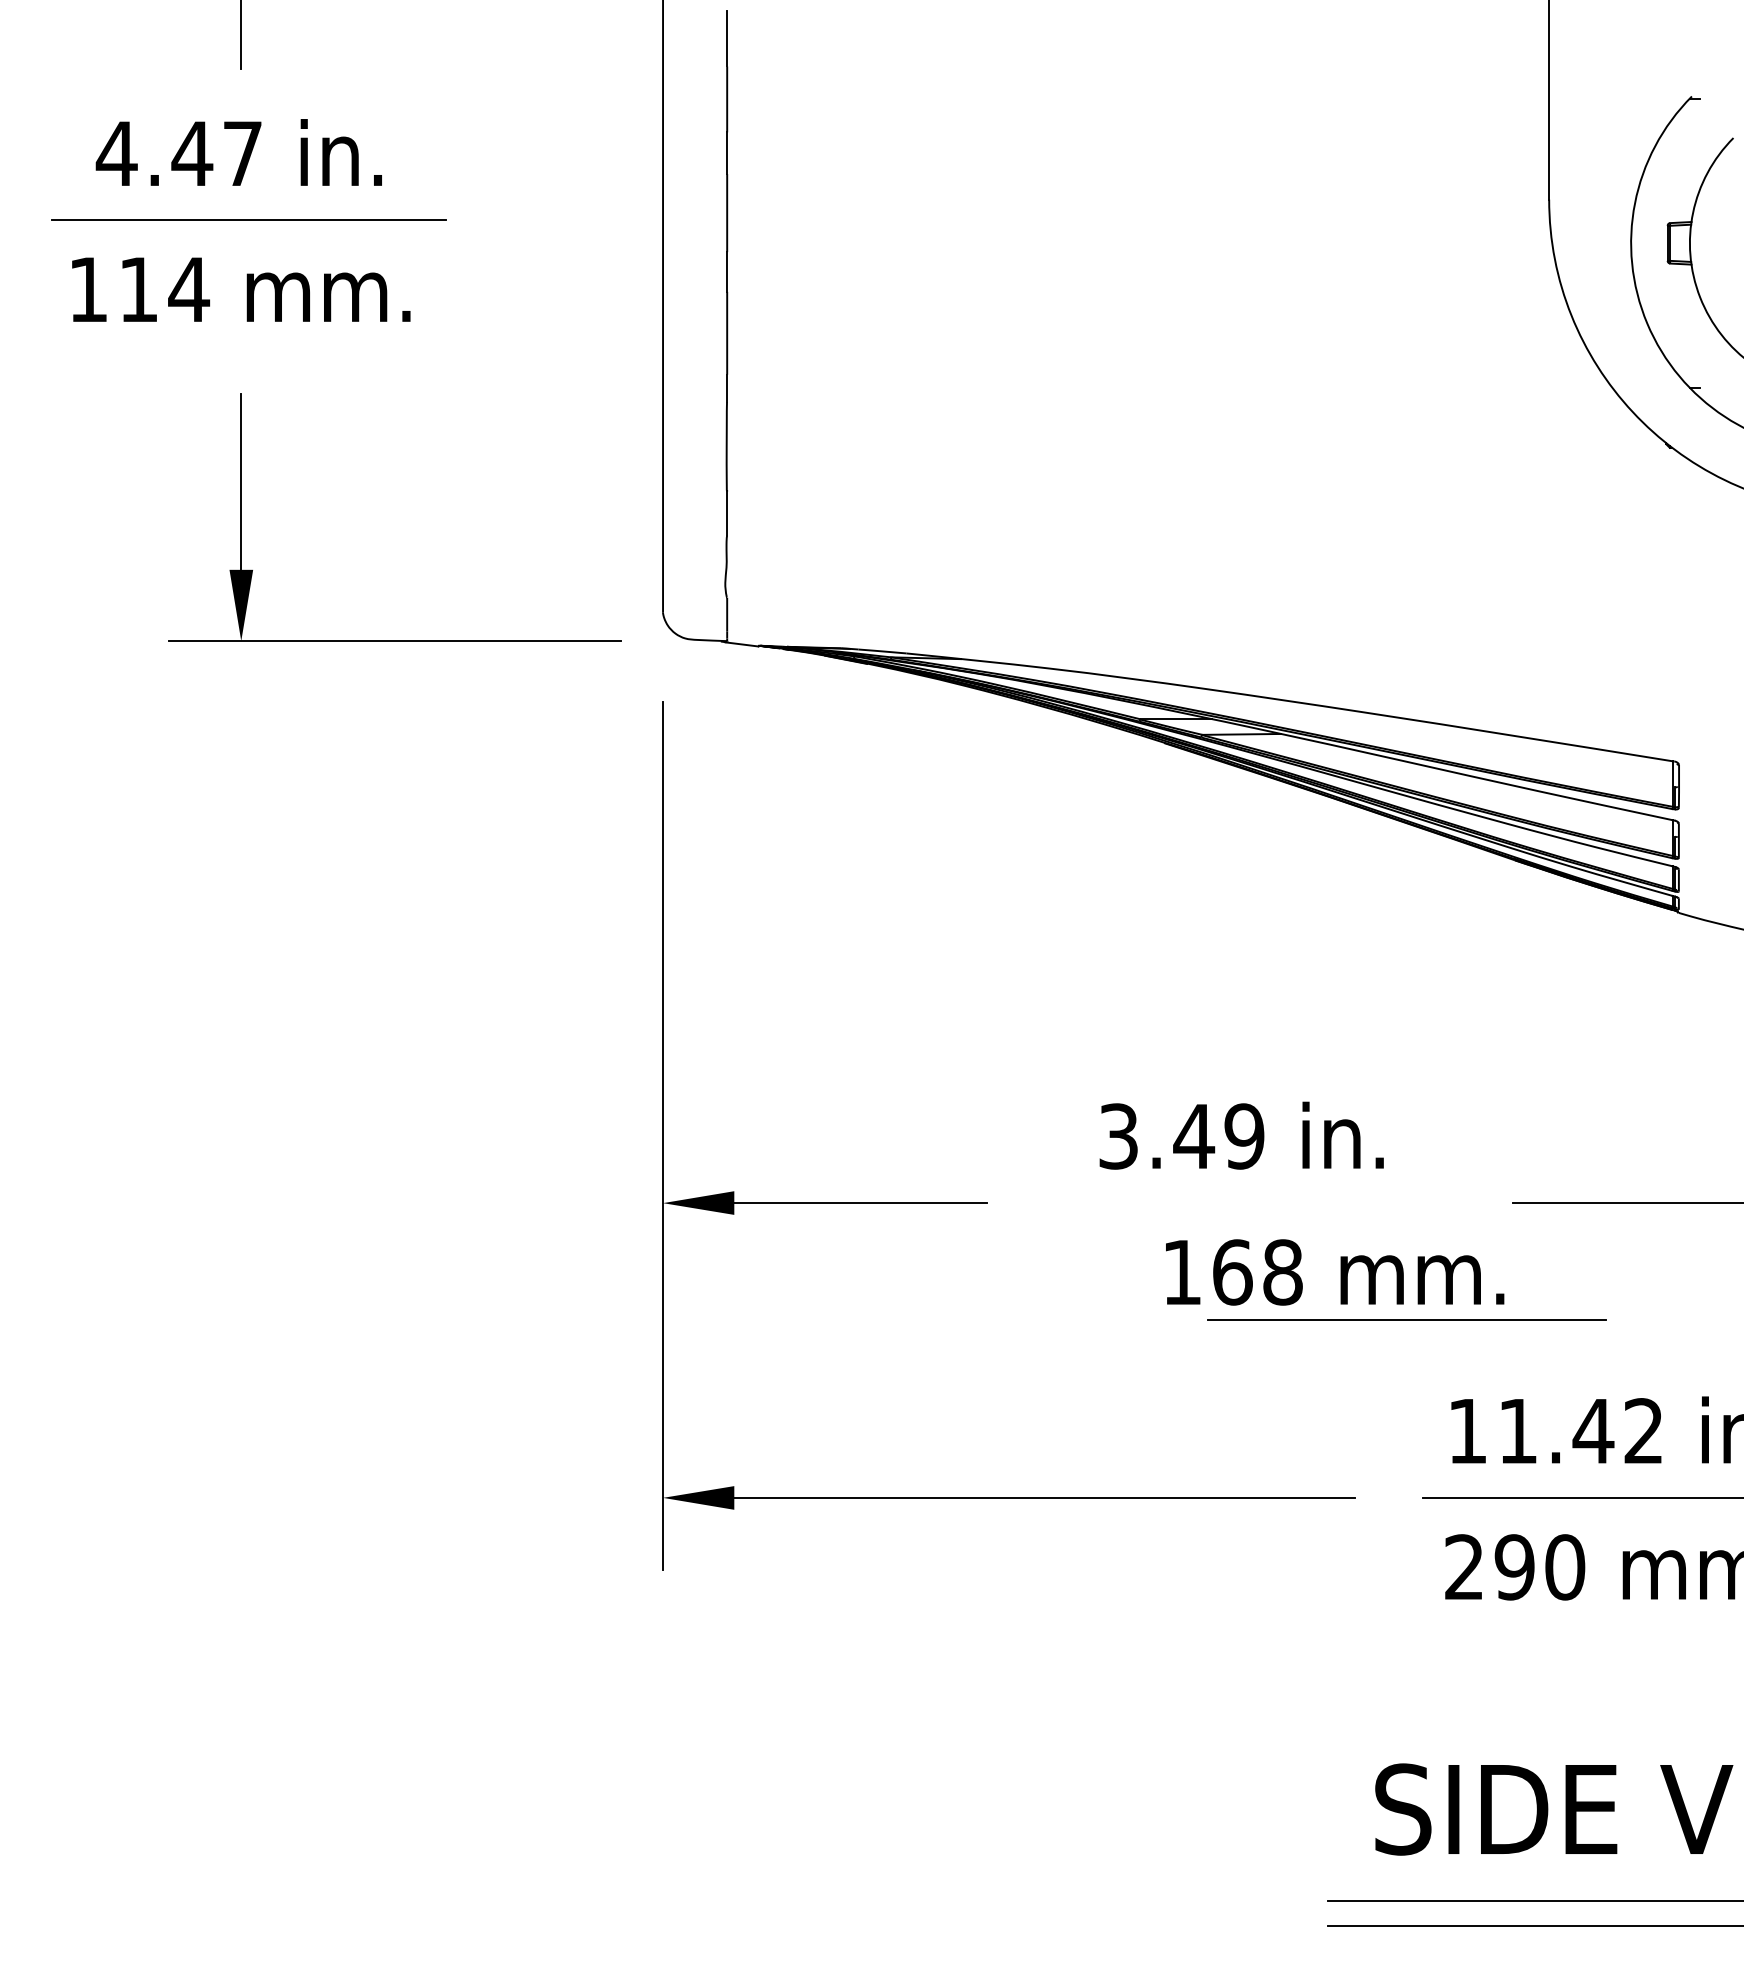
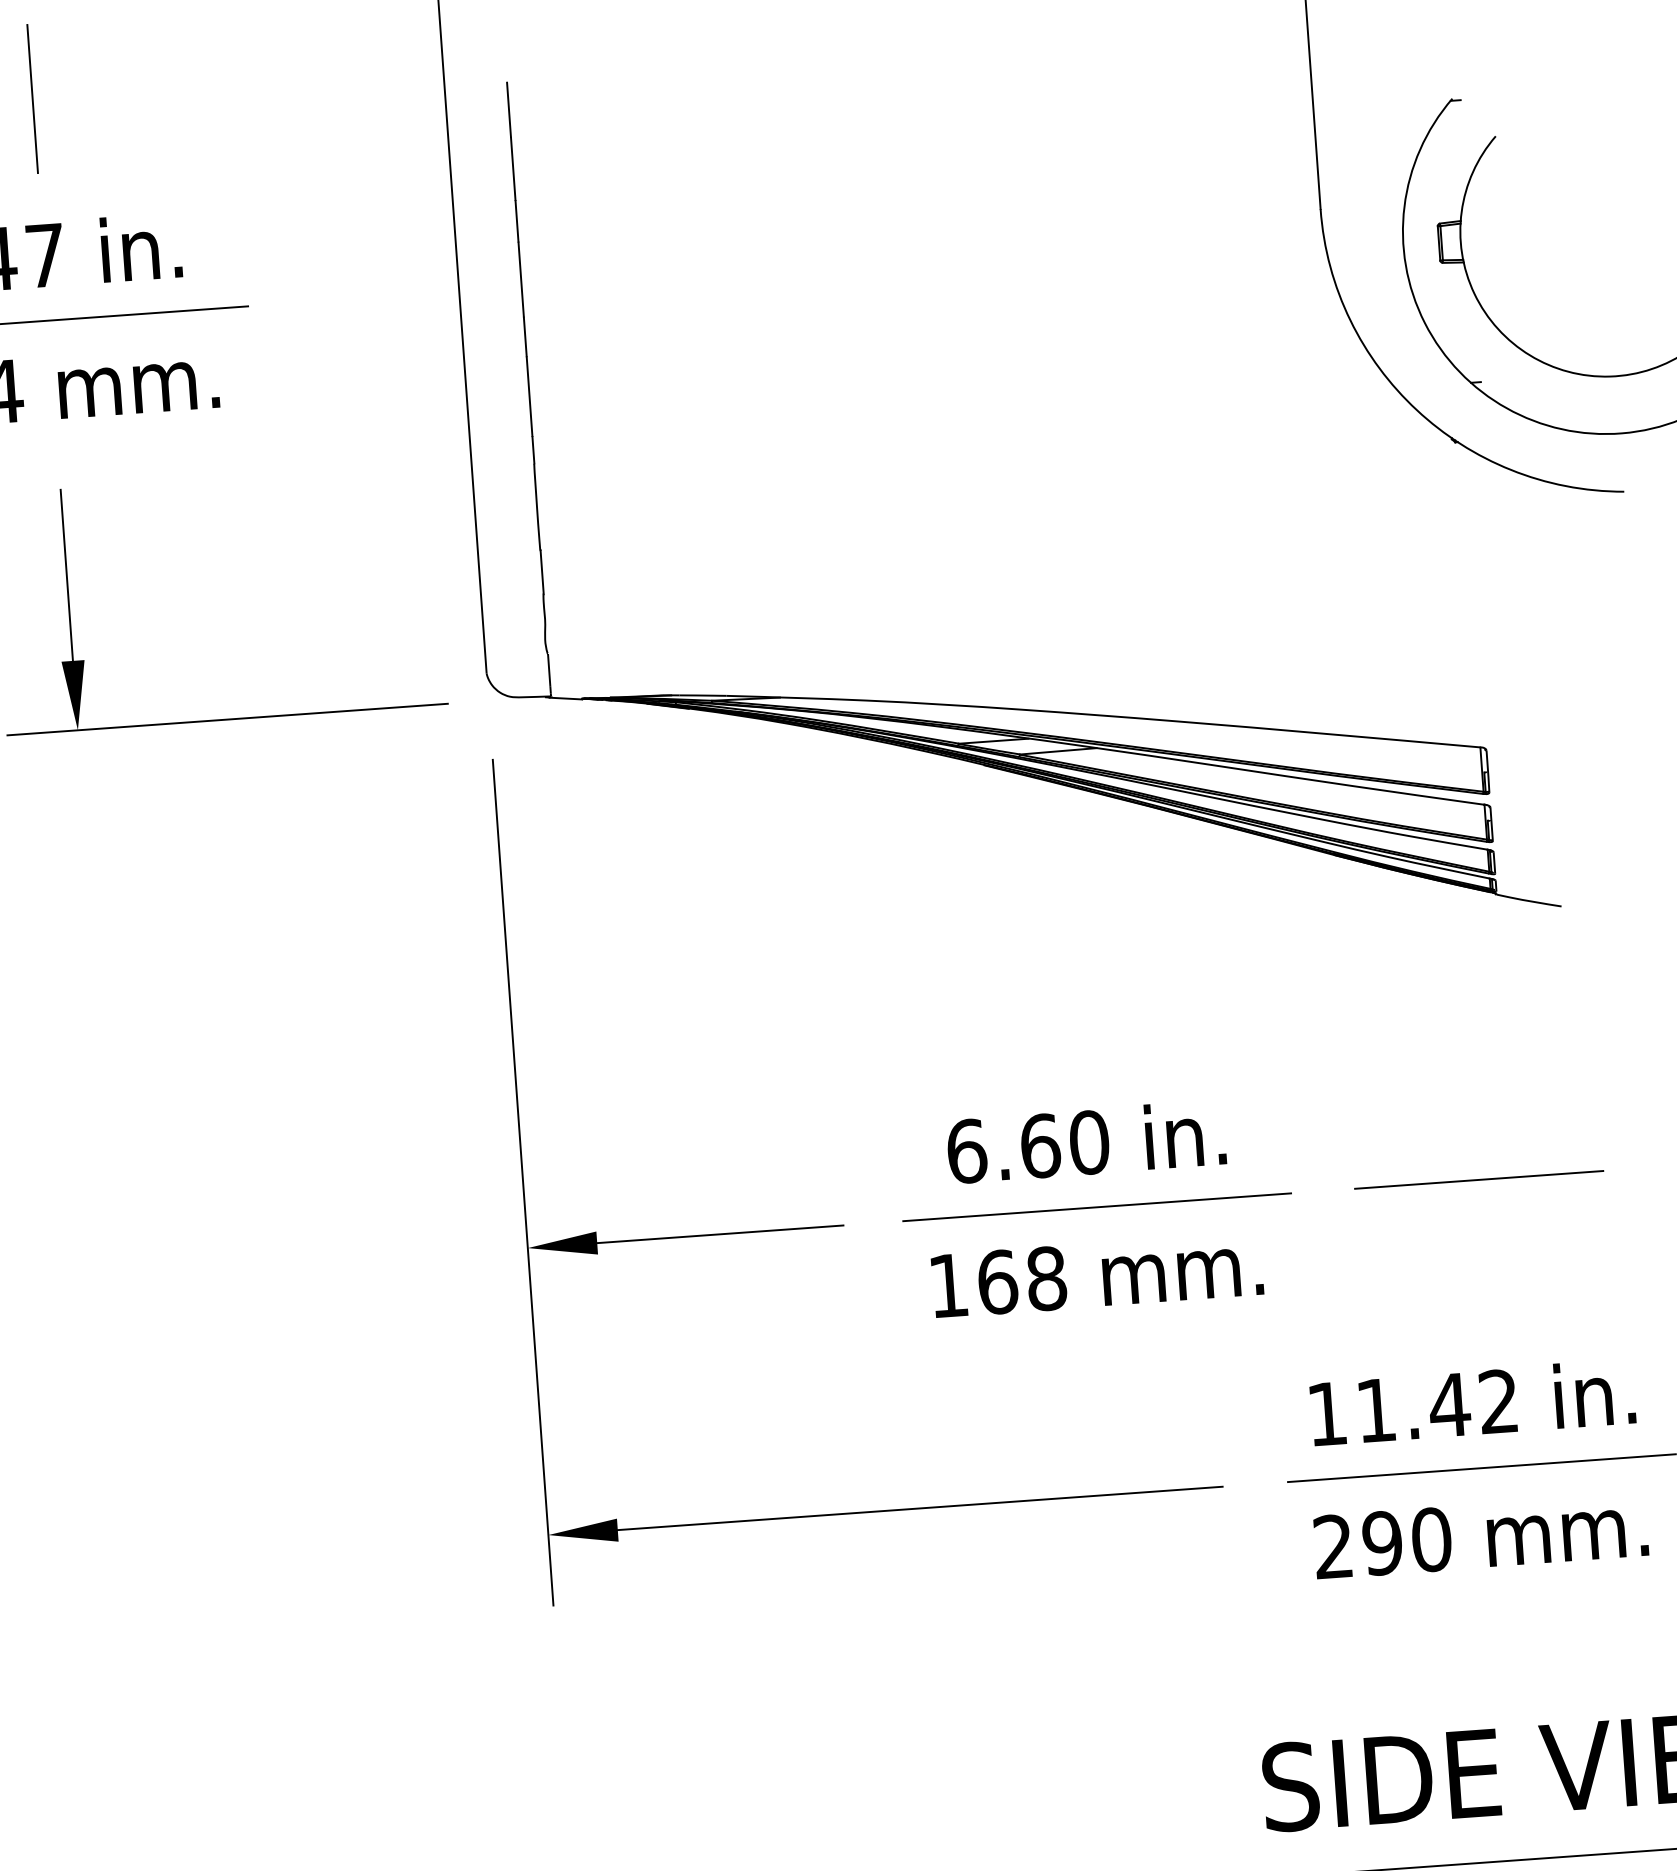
text: (1181, 1136) -> (1028, 1147), 3.49 -> 6.60
text: (1335, 1272) -> (1097, 1275), moved
line: (1406, 1319) -> (1096, 1206), moved

